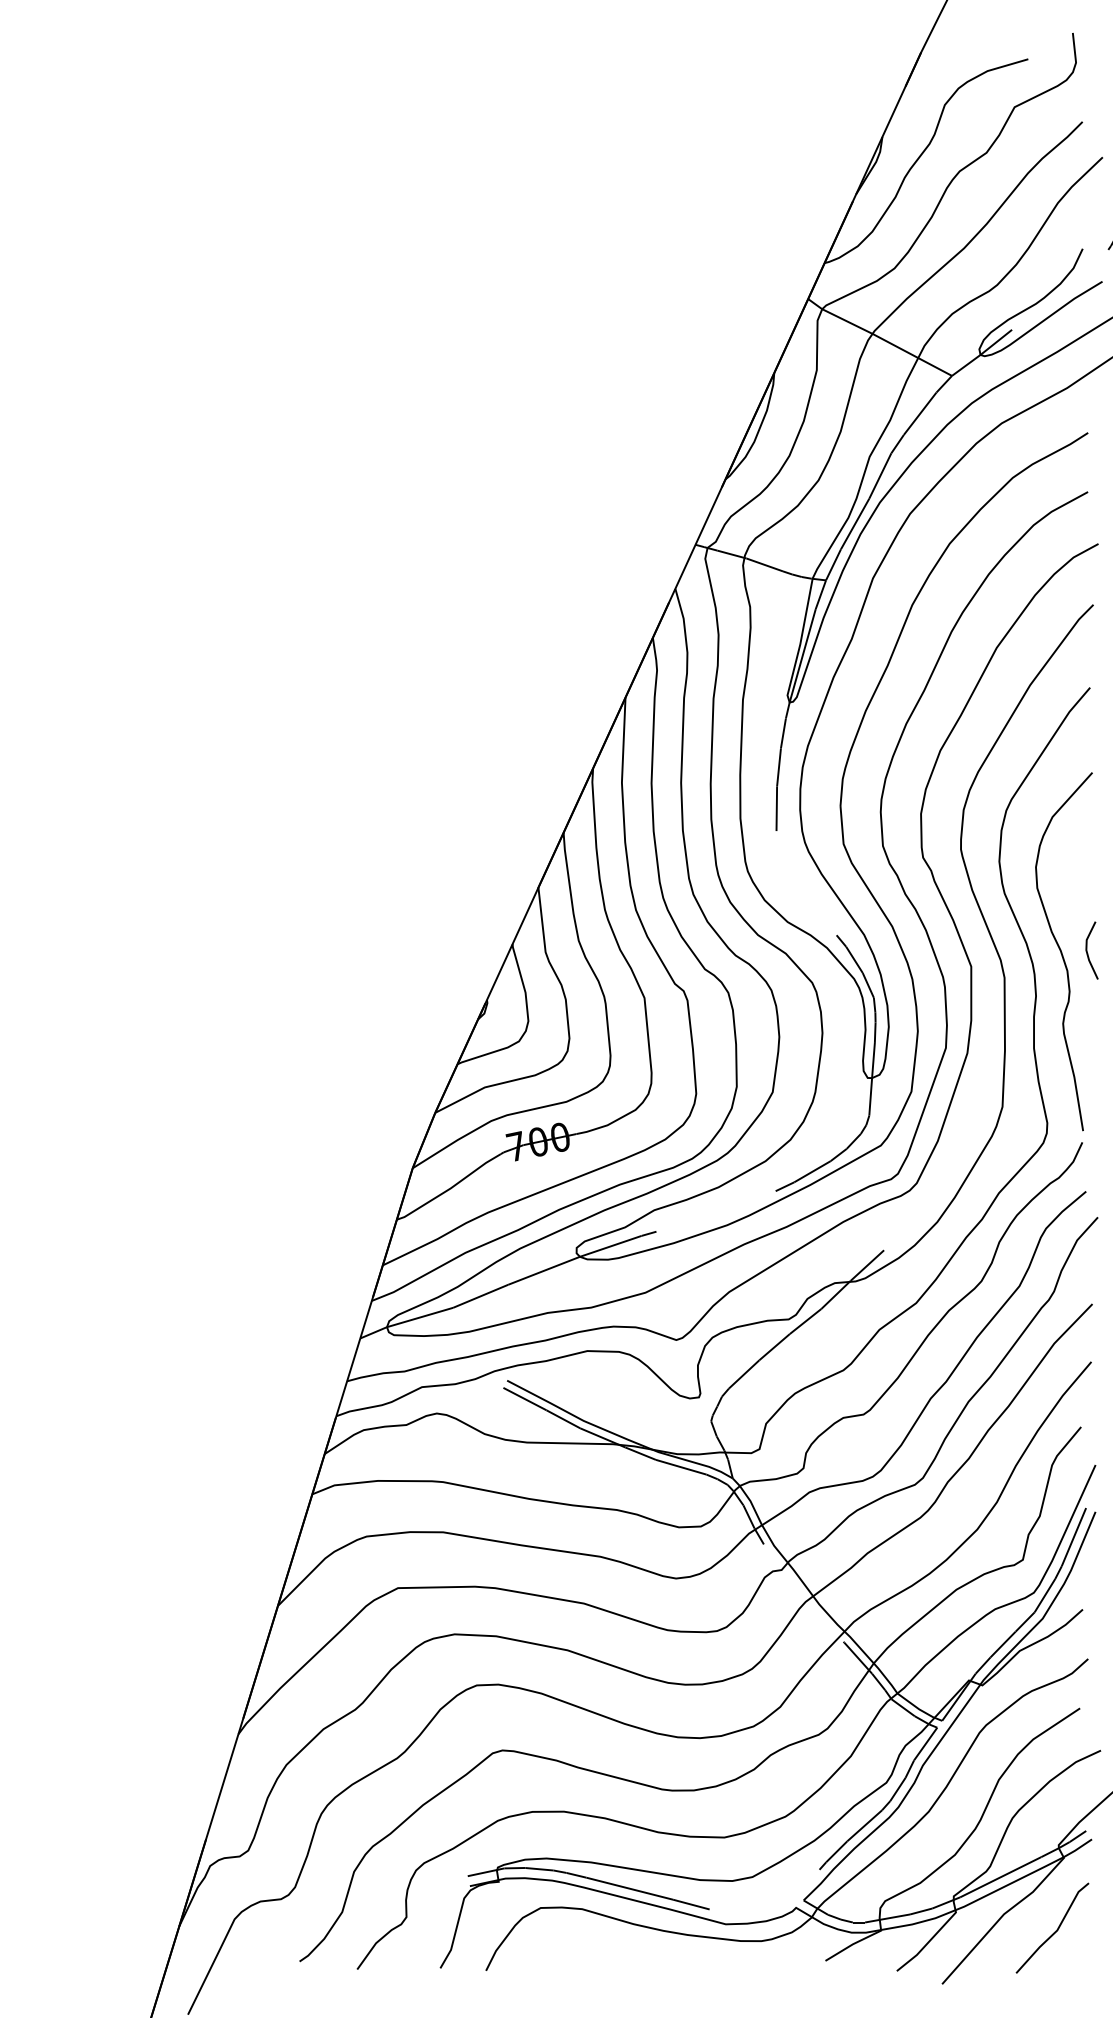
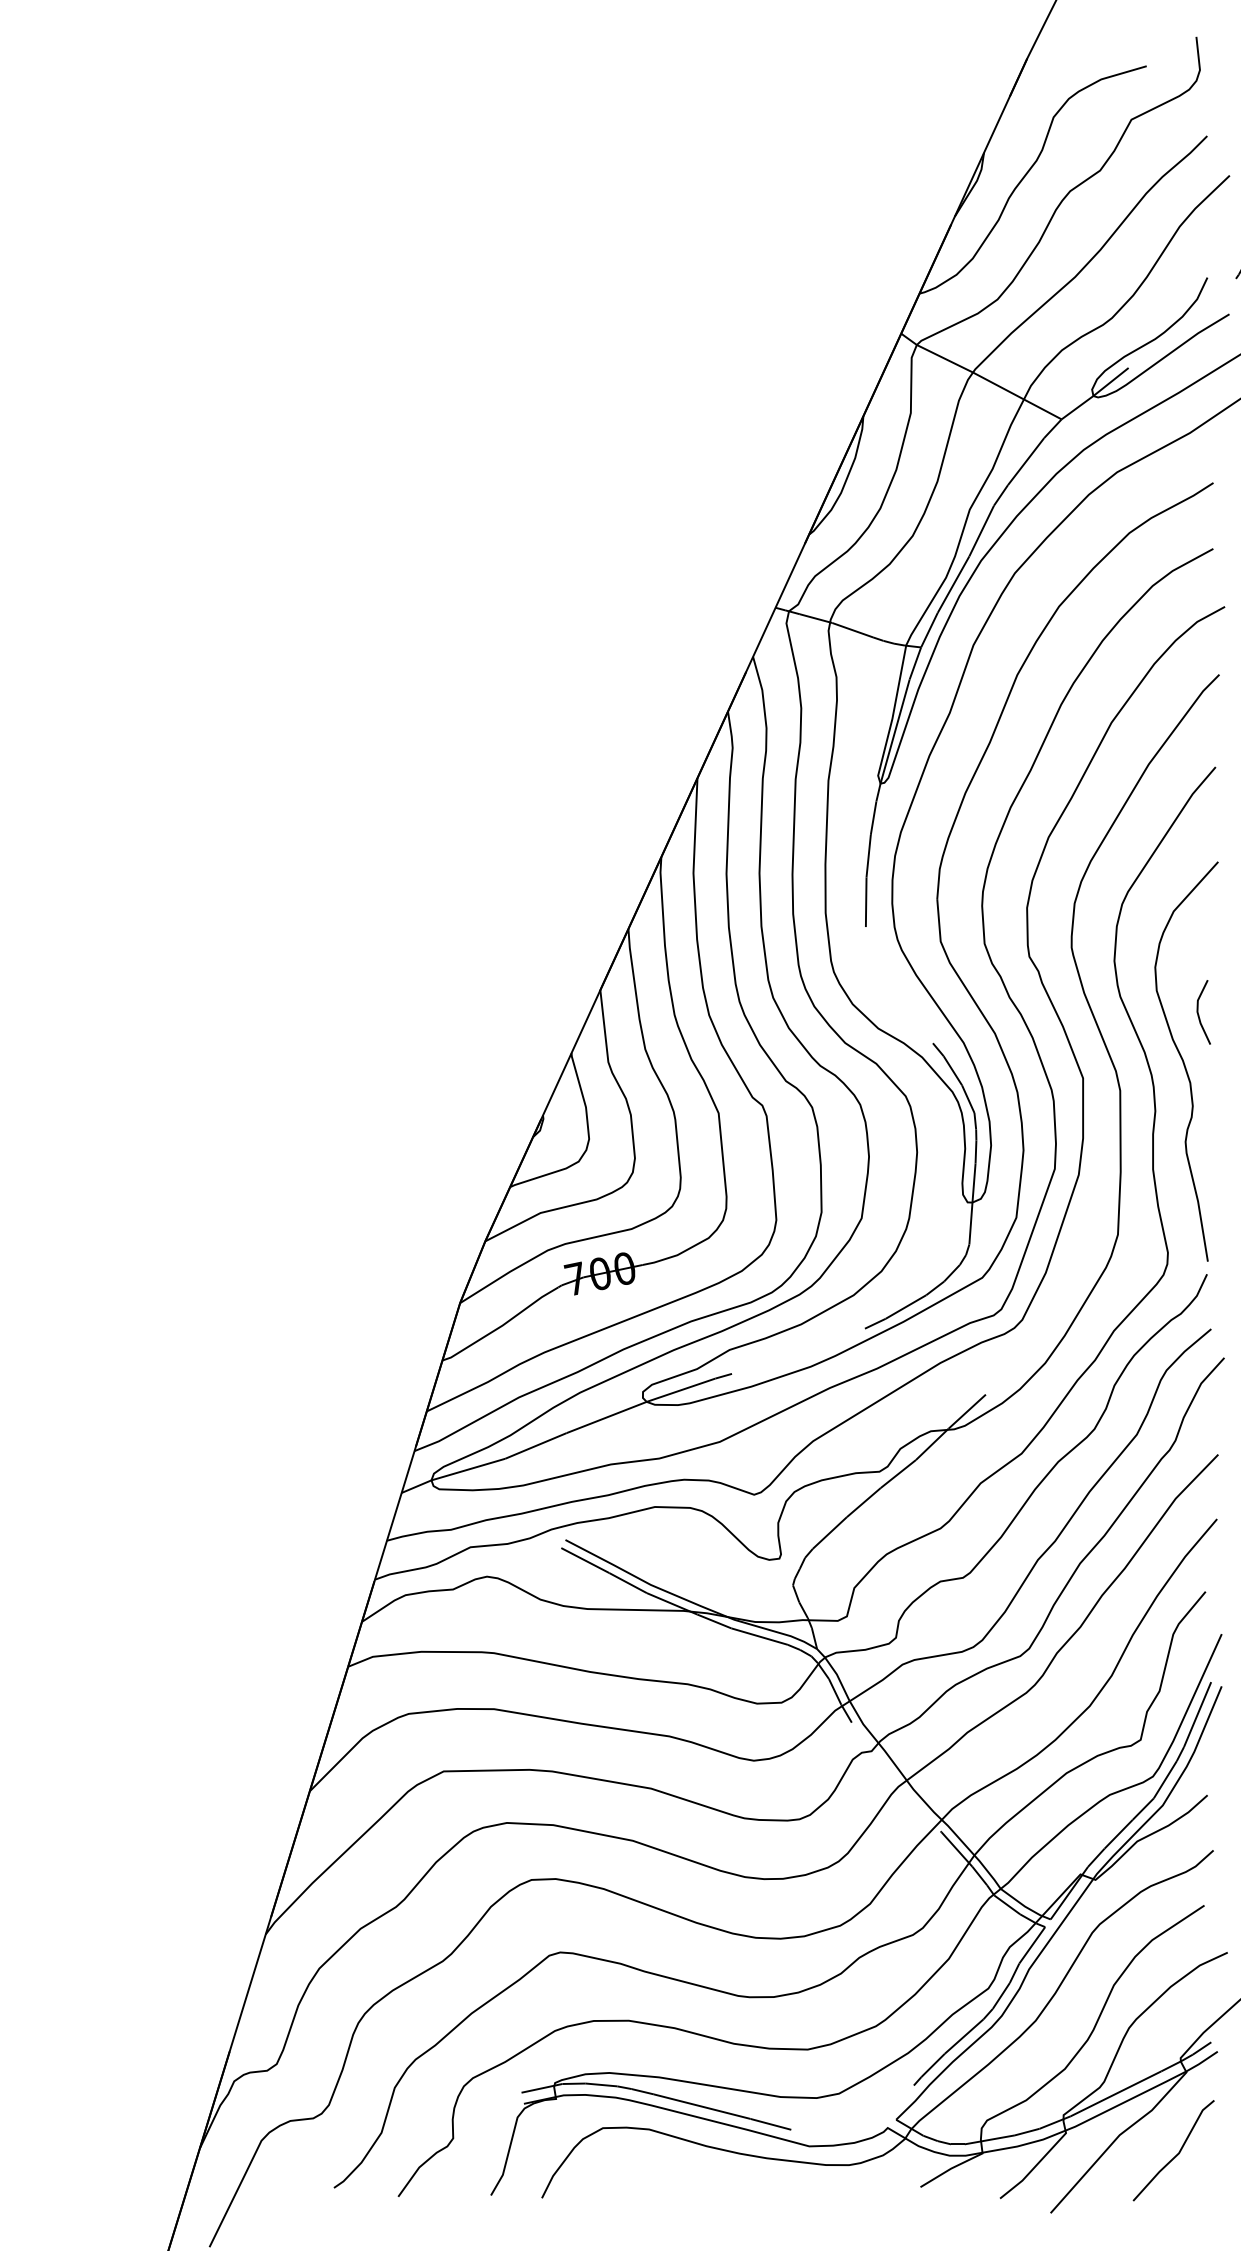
line: (1088, 952) -> (1199, 1014), moved

